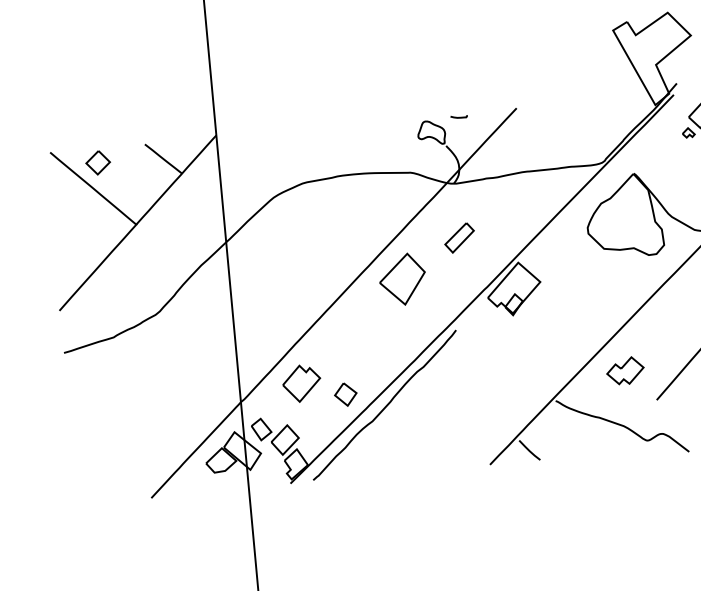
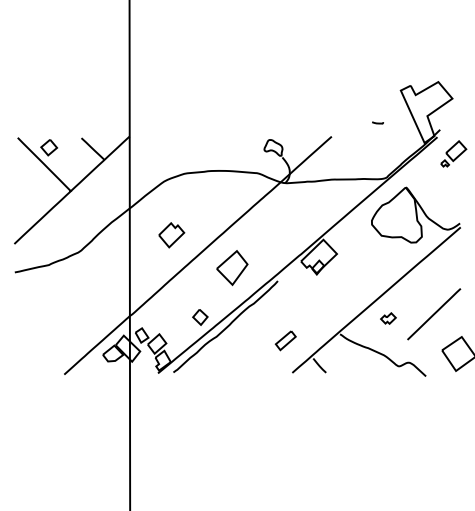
curve: (458, 116) -> (377, 122), moved
part: (459, 237) -> (285, 340), moved
part: (403, 280) -> (232, 268), moved
part: (625, 370) -> (388, 318), size x0.6
part: (301, 383) -> (171, 235), moved

